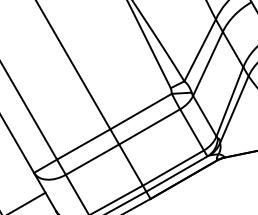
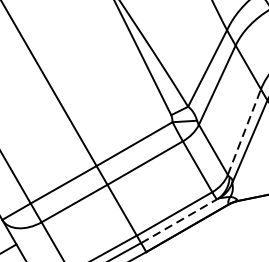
line: (230, 101) -> (245, 131), solid -> dashed
line: (177, 173) -> (179, 220), solid -> dashed

